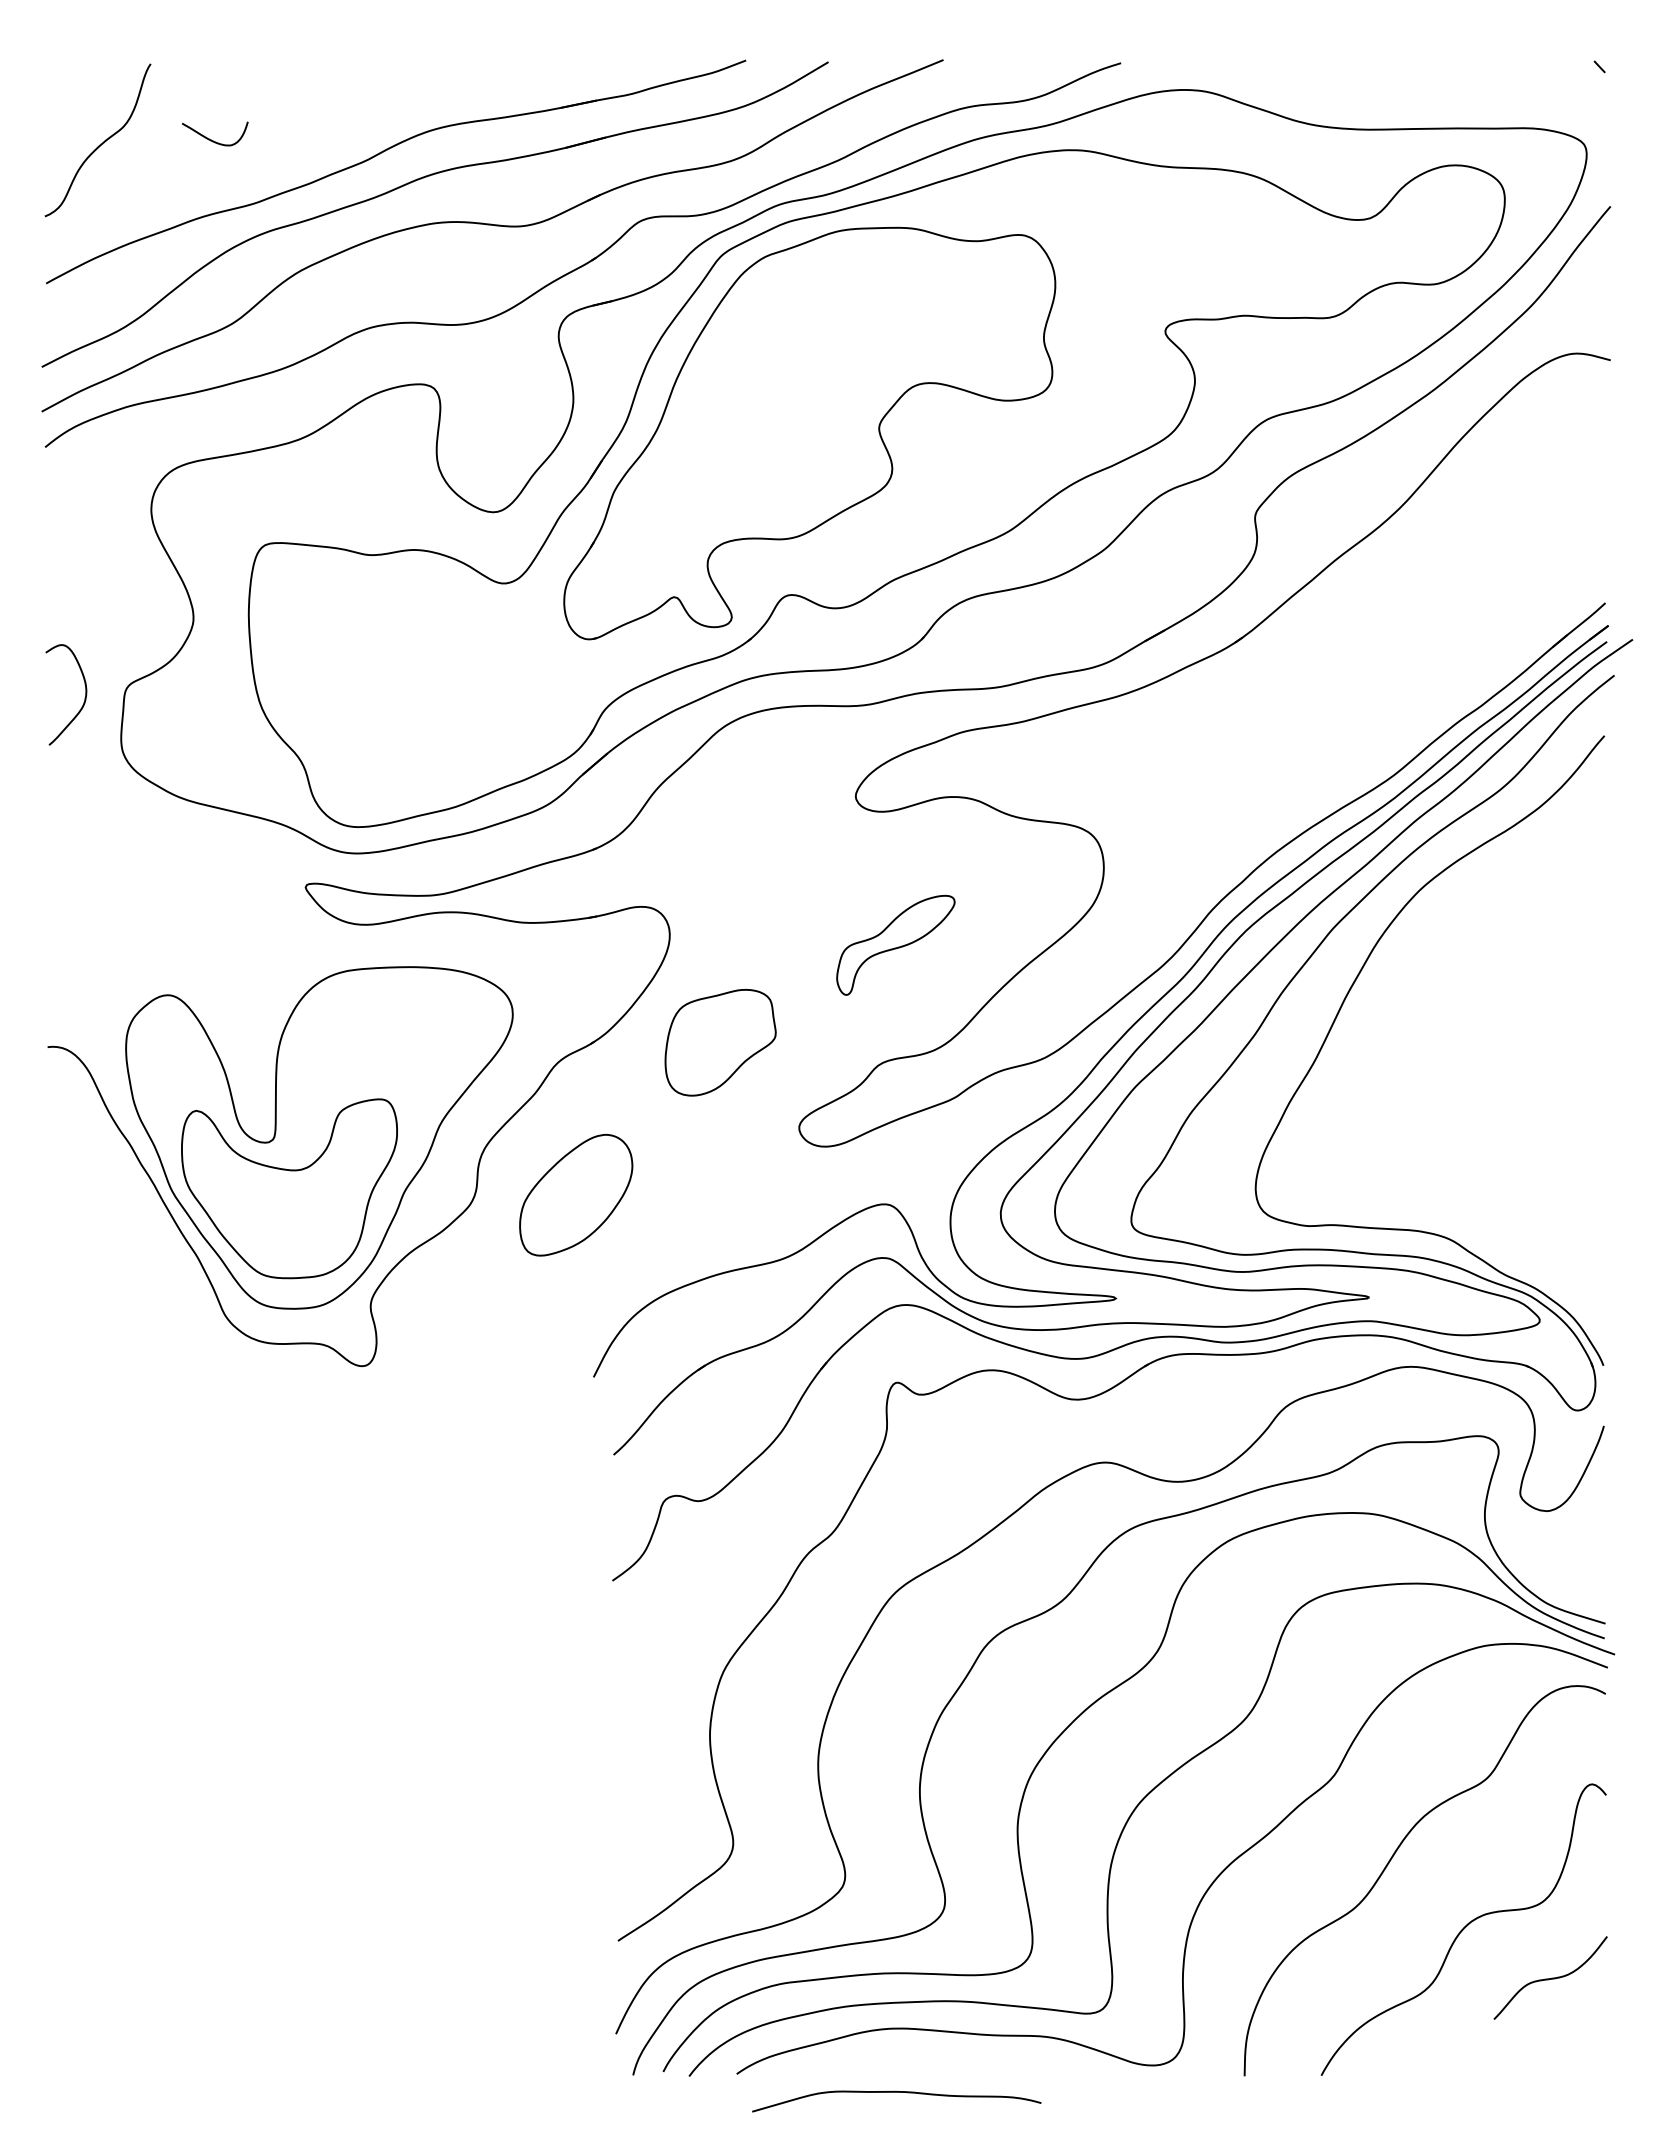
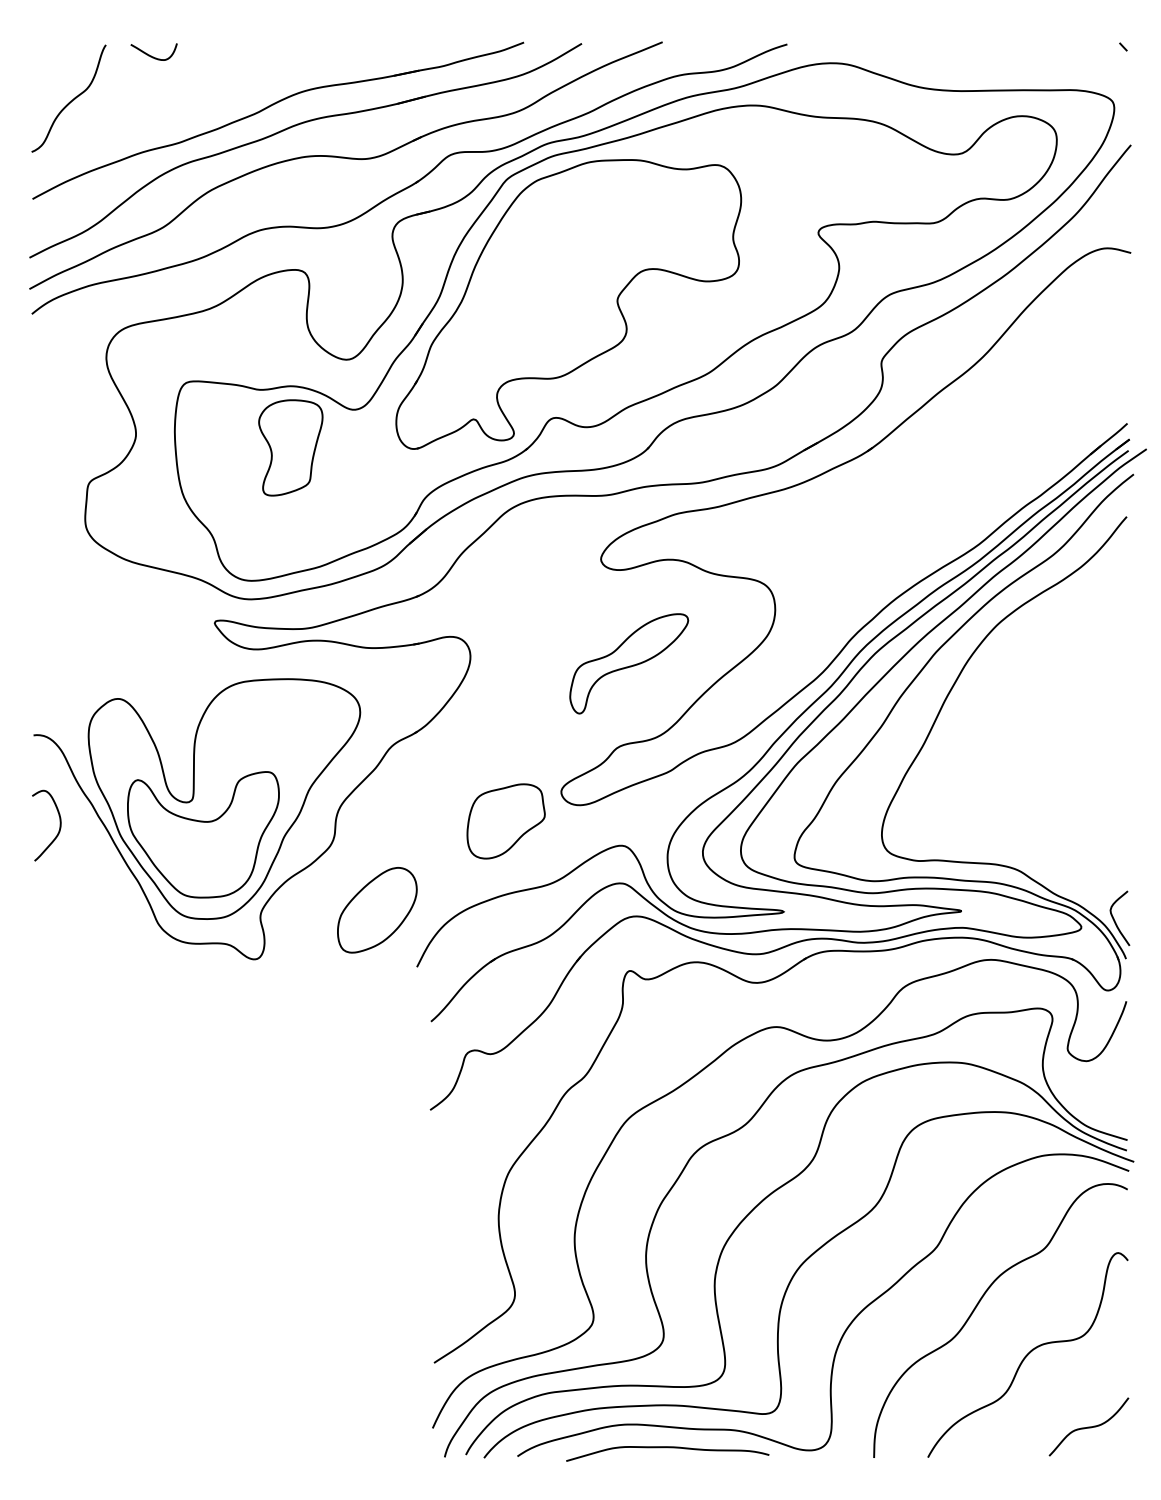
curve: (211, 139) -> (151, 55), moved
part: (413, 637) -> (290, 447), added
curve: (84, 697) -> (59, 827), moved
part: (895, 945) -> (628, 663), size x1.43
part: (720, 1042) -> (506, 821), moved
part: (576, 1194) -> (377, 909), moved
curve: (1587, 1310) -> (1114, 920), added
curve: (1551, 1977) -> (1089, 1426), moved
curve: (896, 2092) -> (667, 1447), moved

